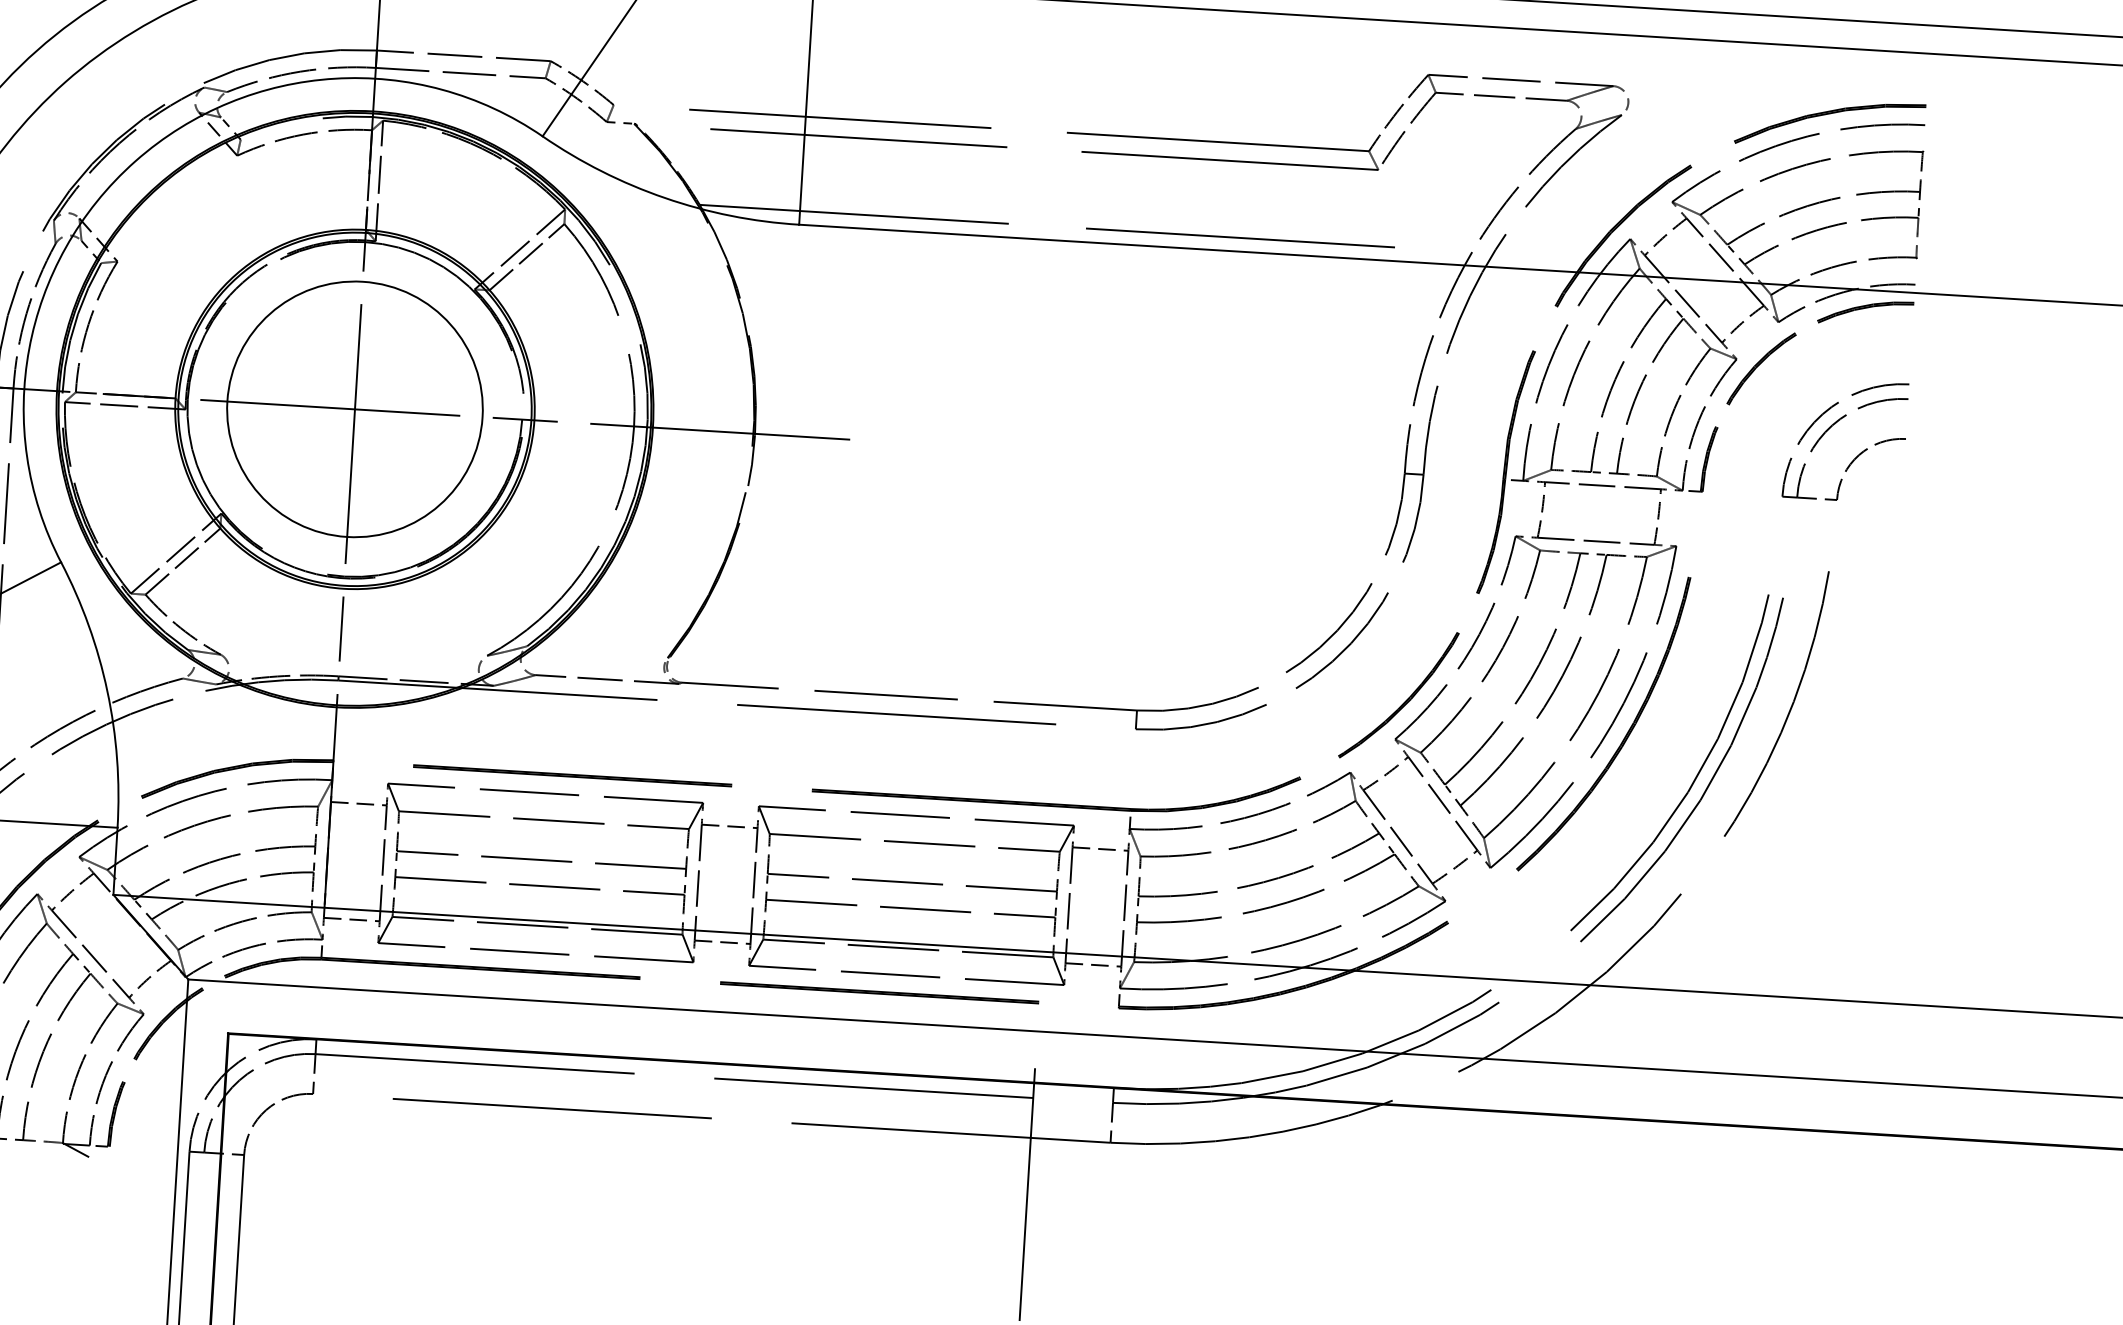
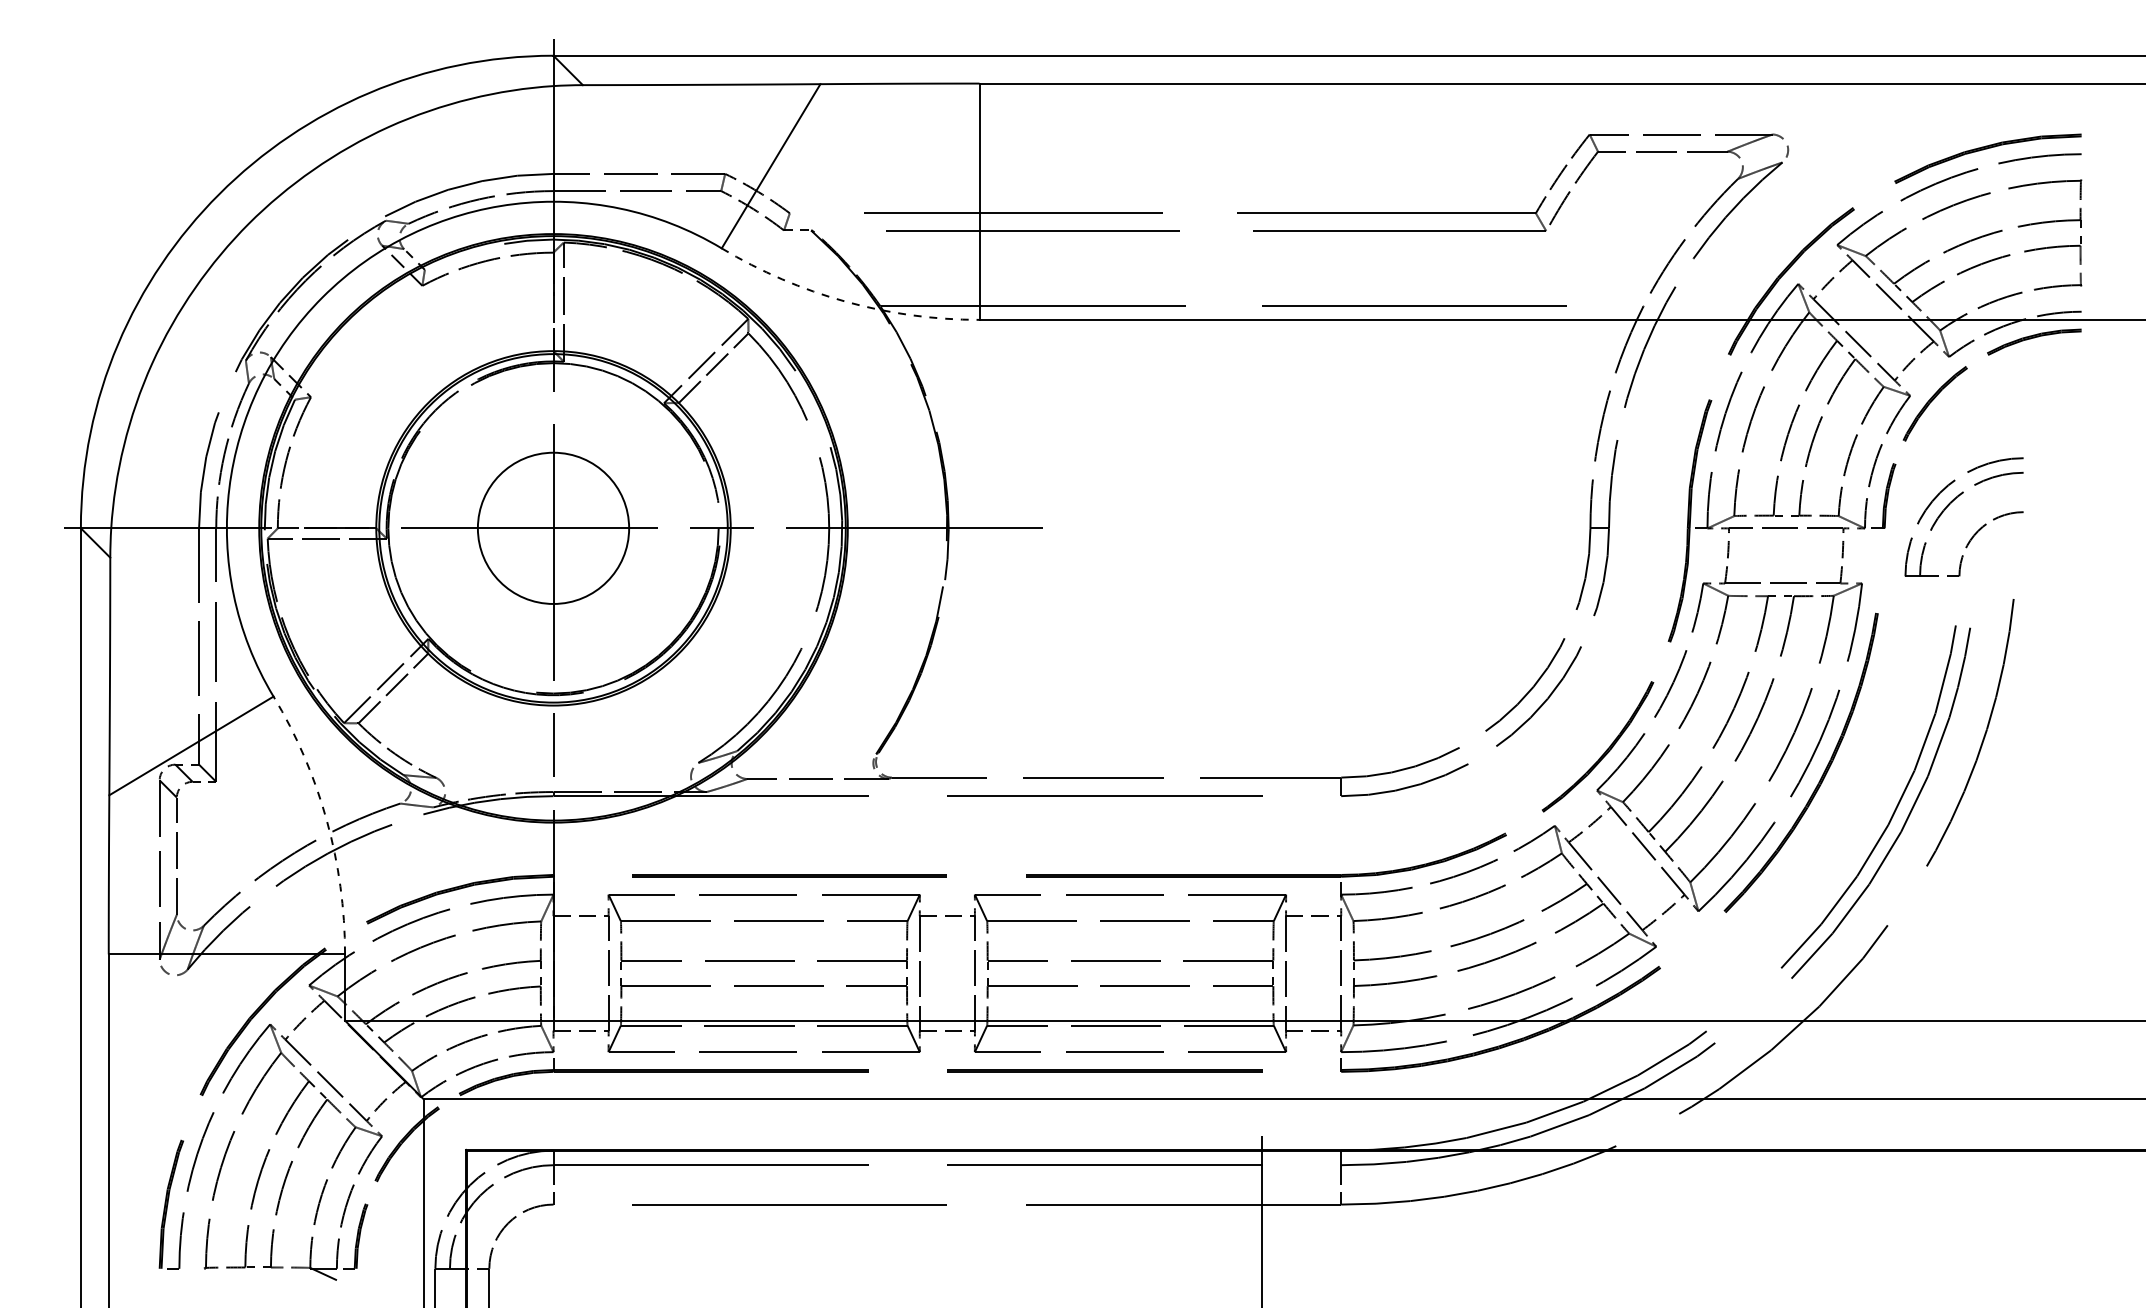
arc: (664, 197) -> (845, 301), solid -> dashed
circle: (354, 409) -> (553, 528), size x0.6
part: (1833, 425) -> (1951, 503), moved
arc: (107, 691) -> (326, 820), solid -> dashed

